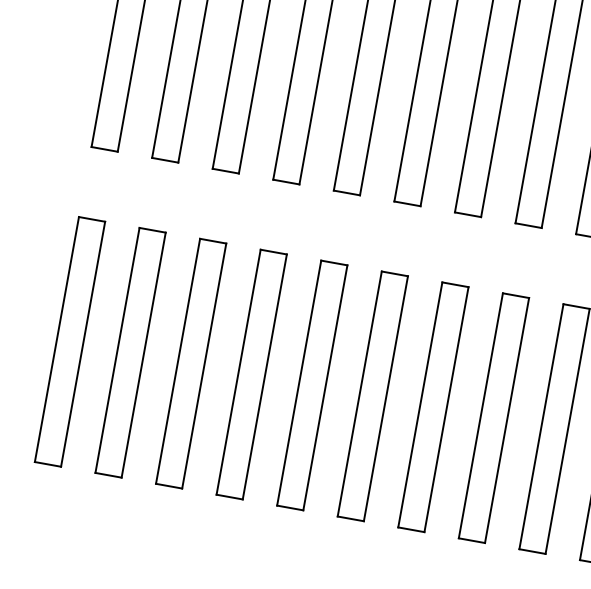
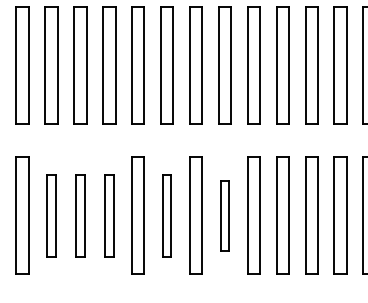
part: (130, 352) -> (51, 215), size x0.7
part: (191, 363) -> (80, 215), size x0.7
part: (252, 373) -> (109, 215), size x0.7
part: (371, 395) -> (166, 215), size x0.7
part: (493, 417) -> (224, 215), size x0.6

